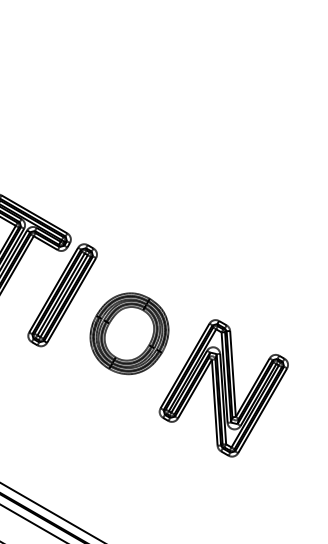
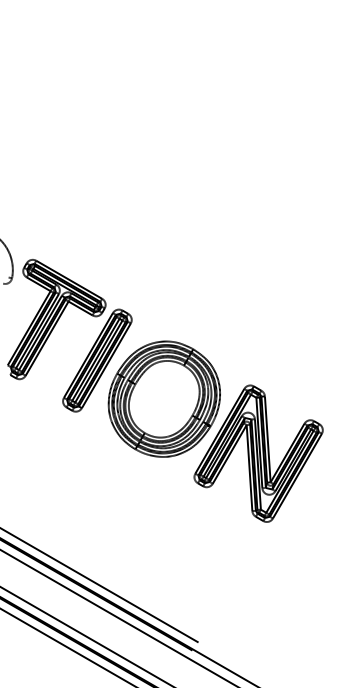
part: (128, 333) -> (163, 398), size x1.43

